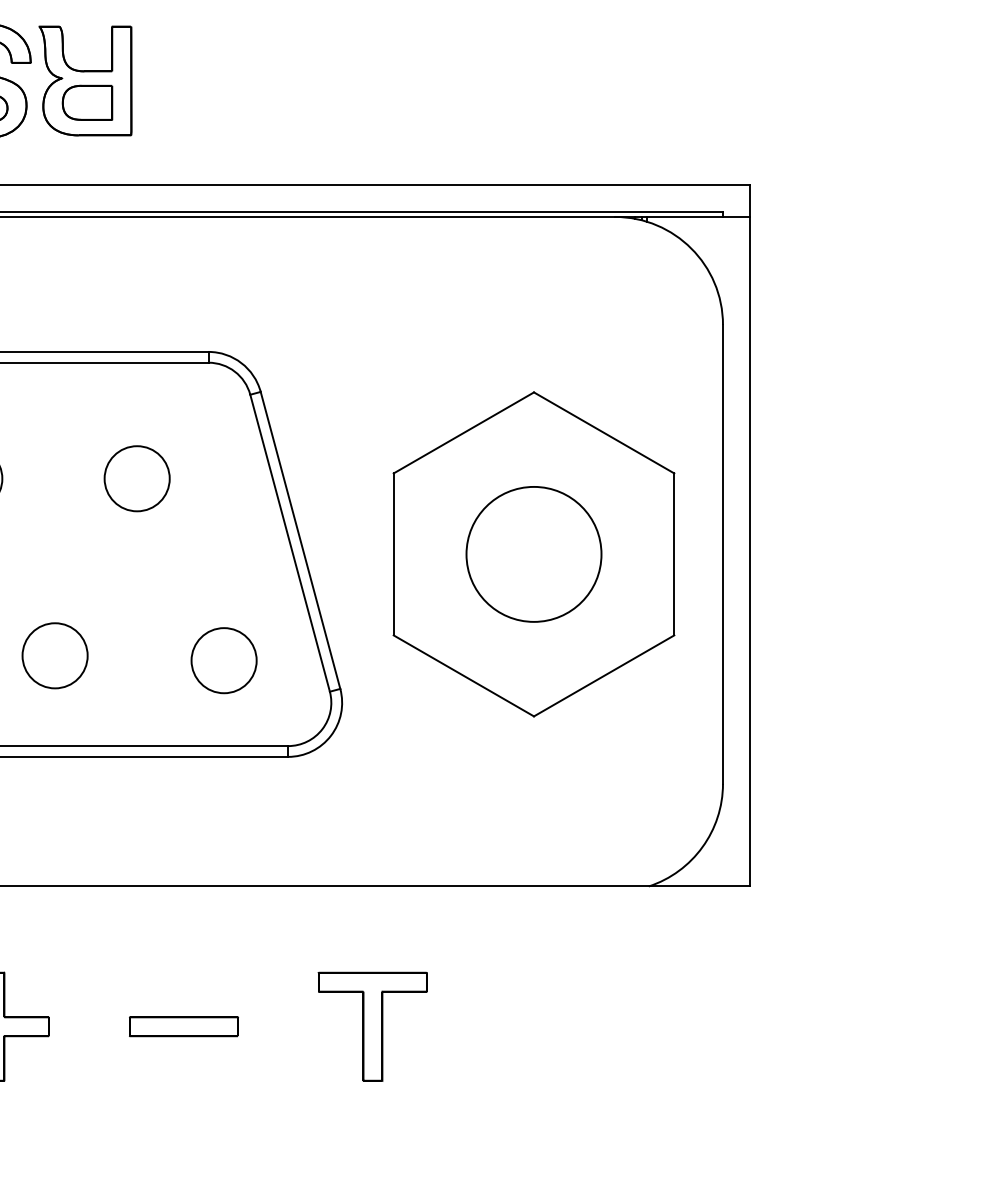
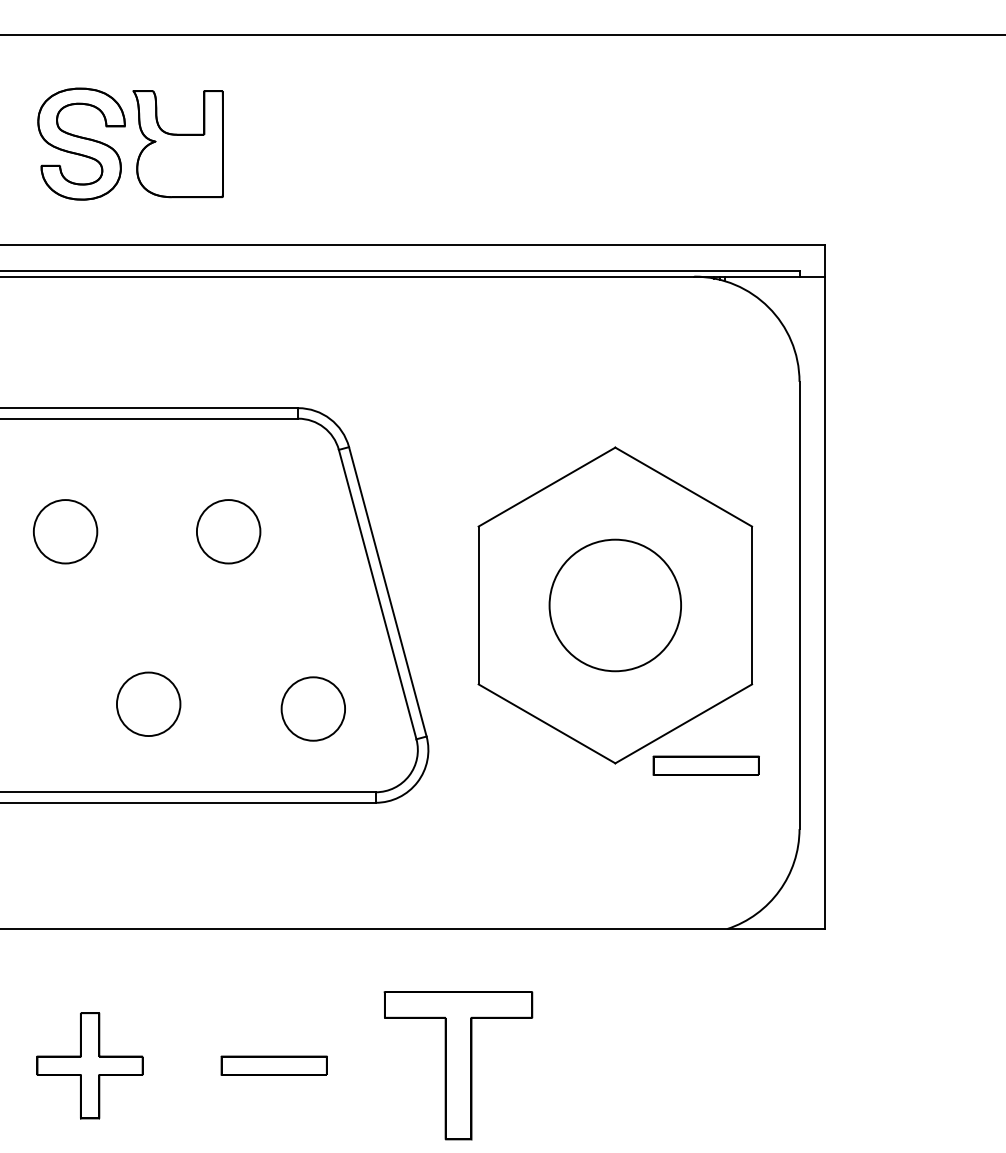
part: (87, 101) -> (180, 164), removed
part: (626, 718) -> (705, 765), added
part: (372, 1026) -> (457, 1065), size x1.4

